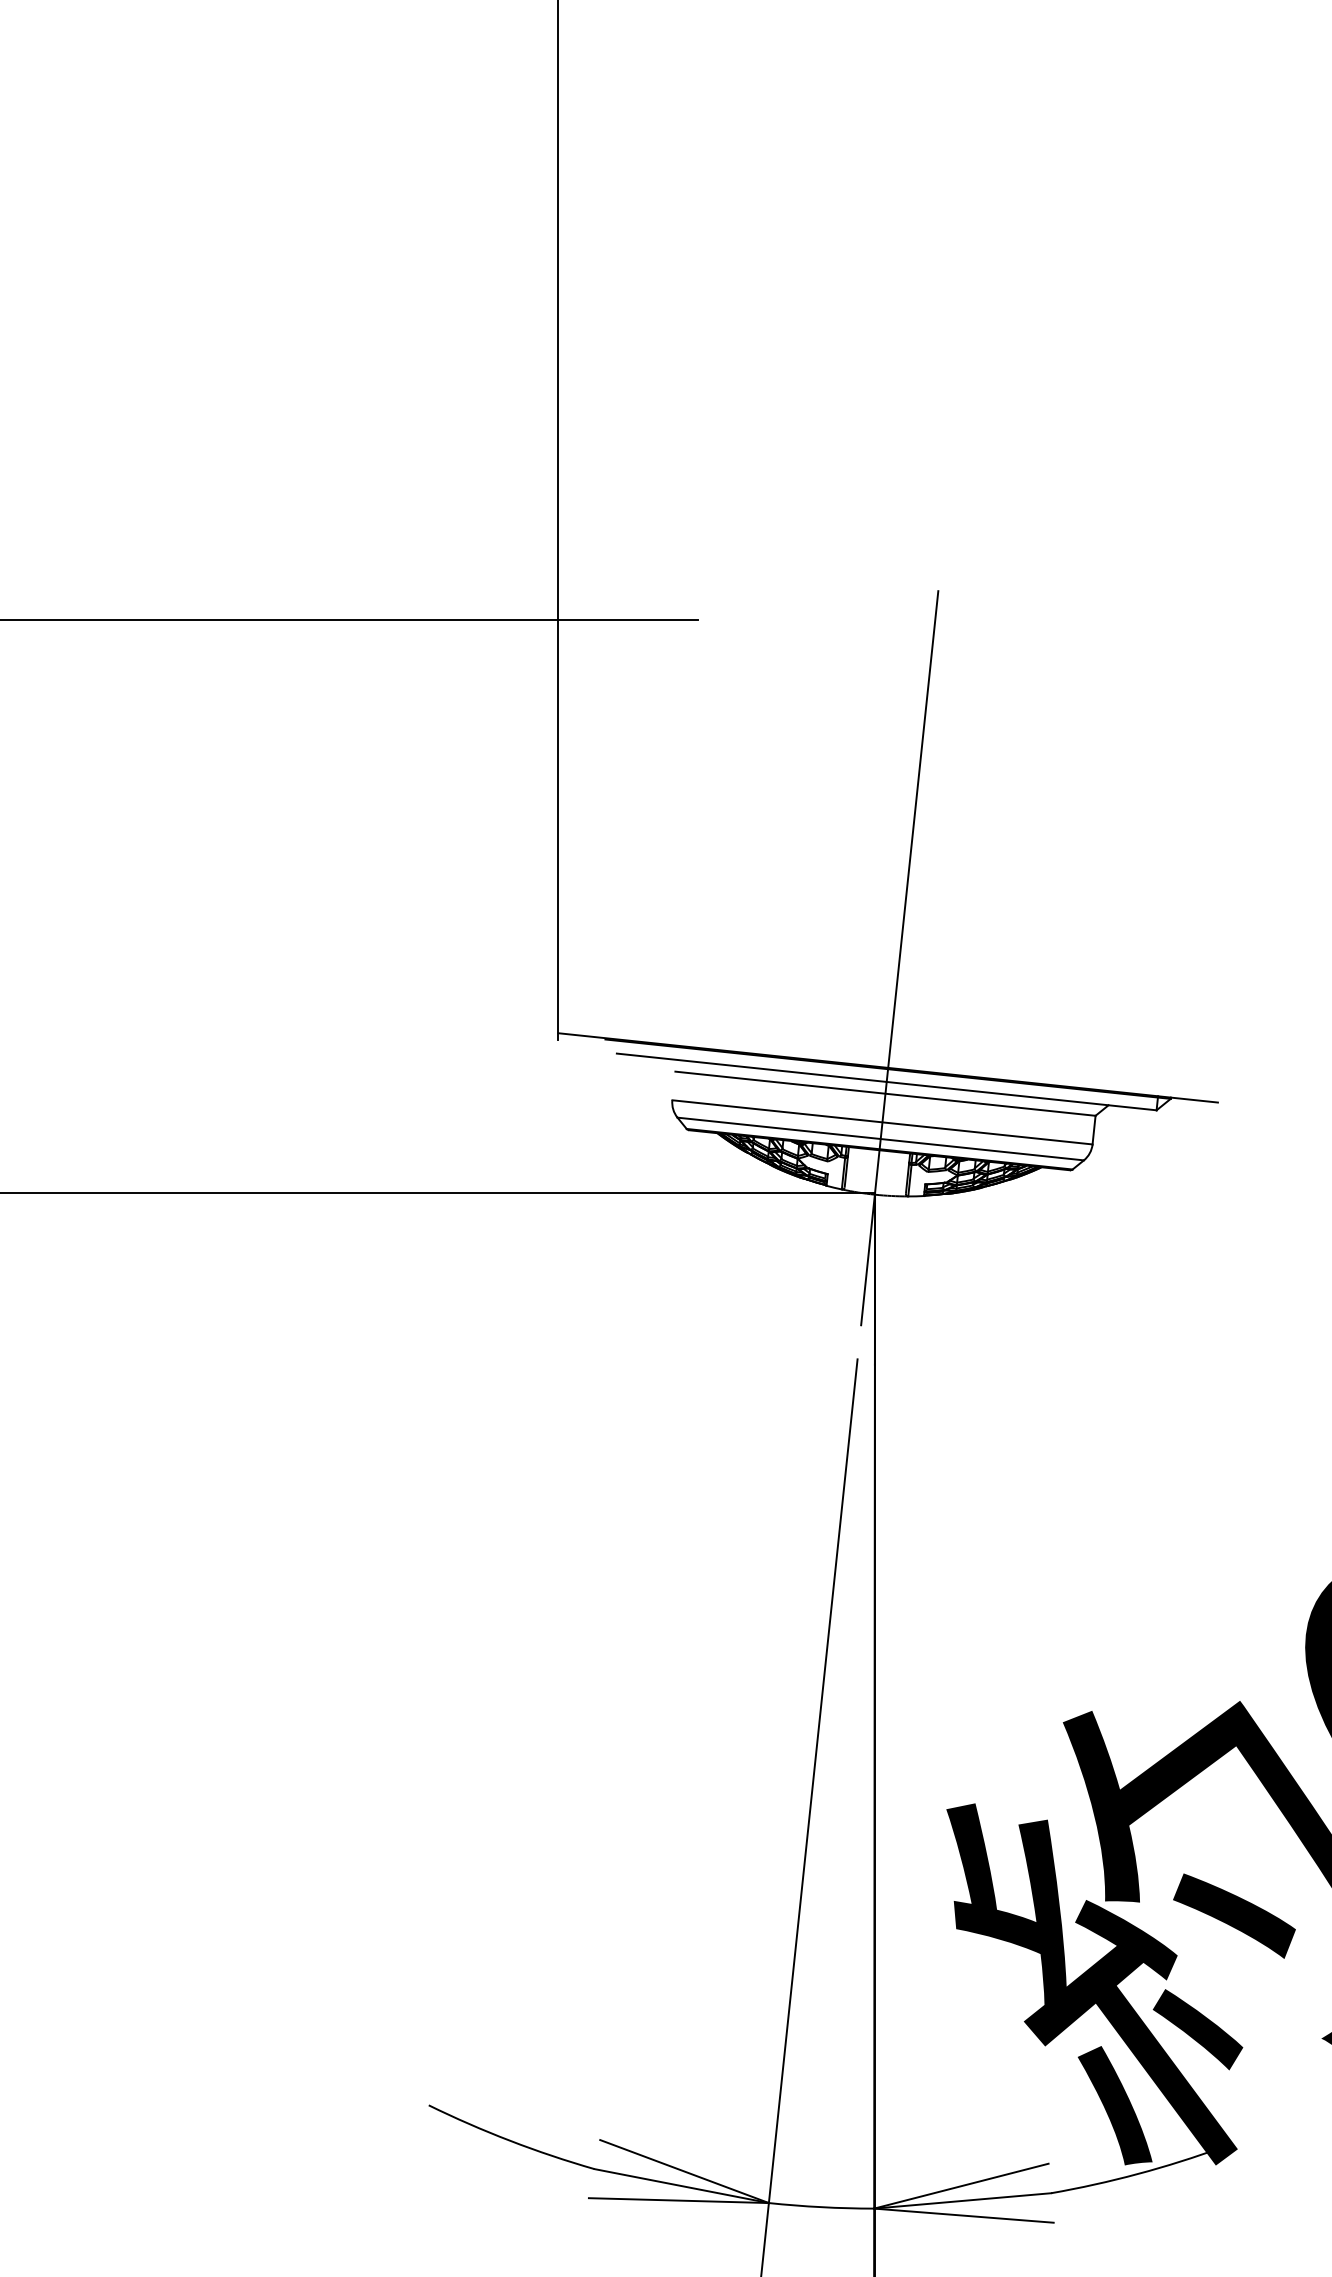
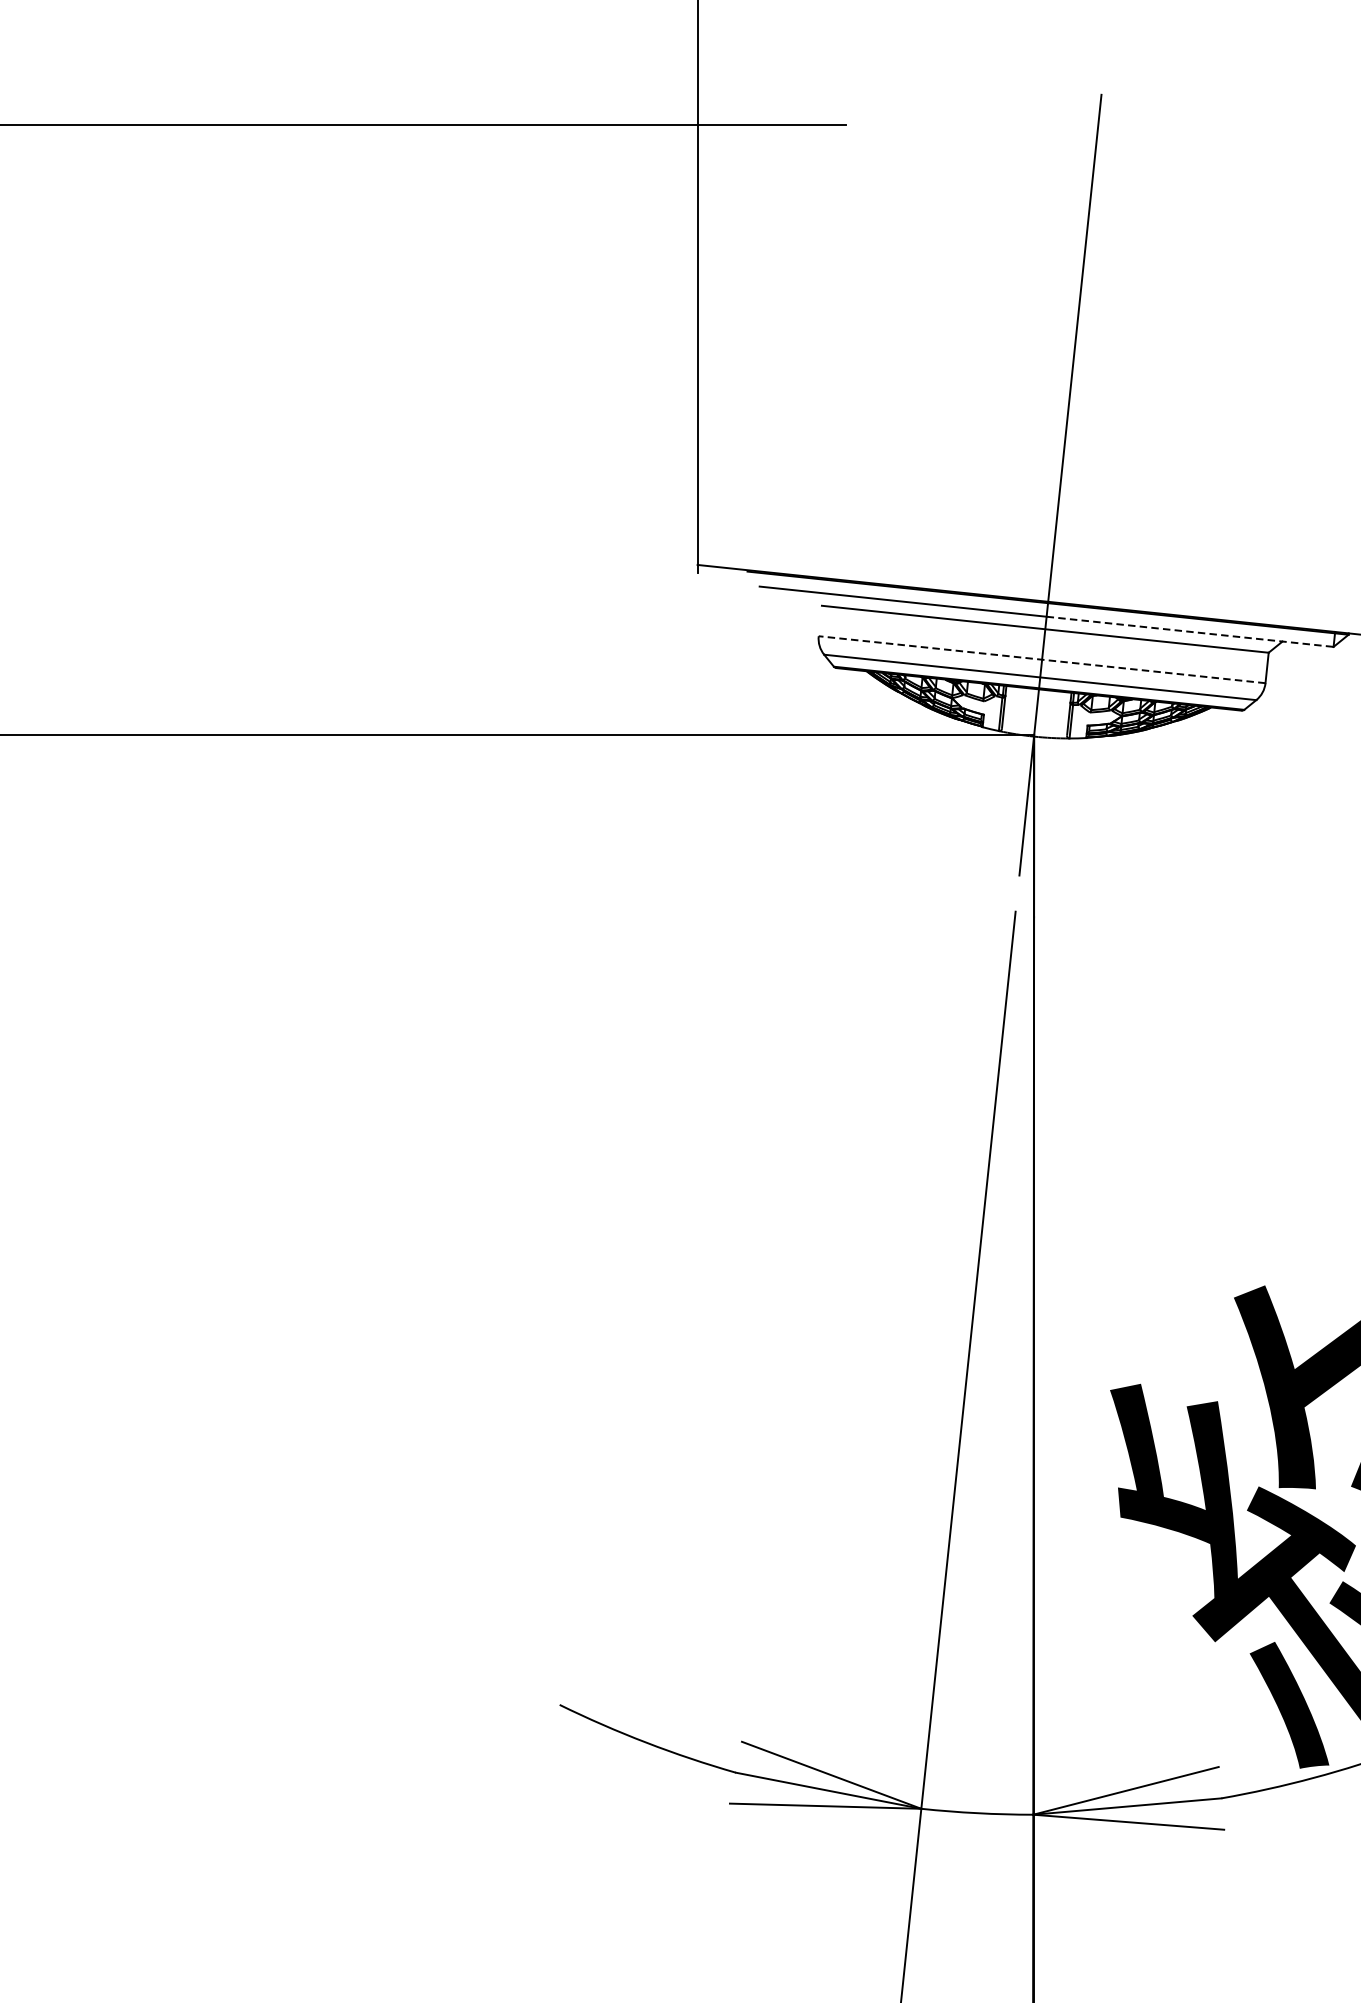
line: (1021, 1096) -> (1189, 632), solid -> dashed
line: (881, 1122) -> (1041, 659), solid -> dashed

